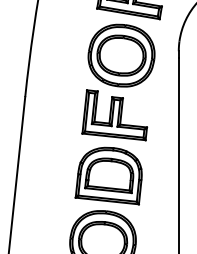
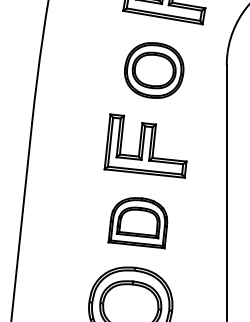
part: (121, 55) -> (154, 70), size x0.7
part: (108, 175) -> (137, 222), size x0.7

